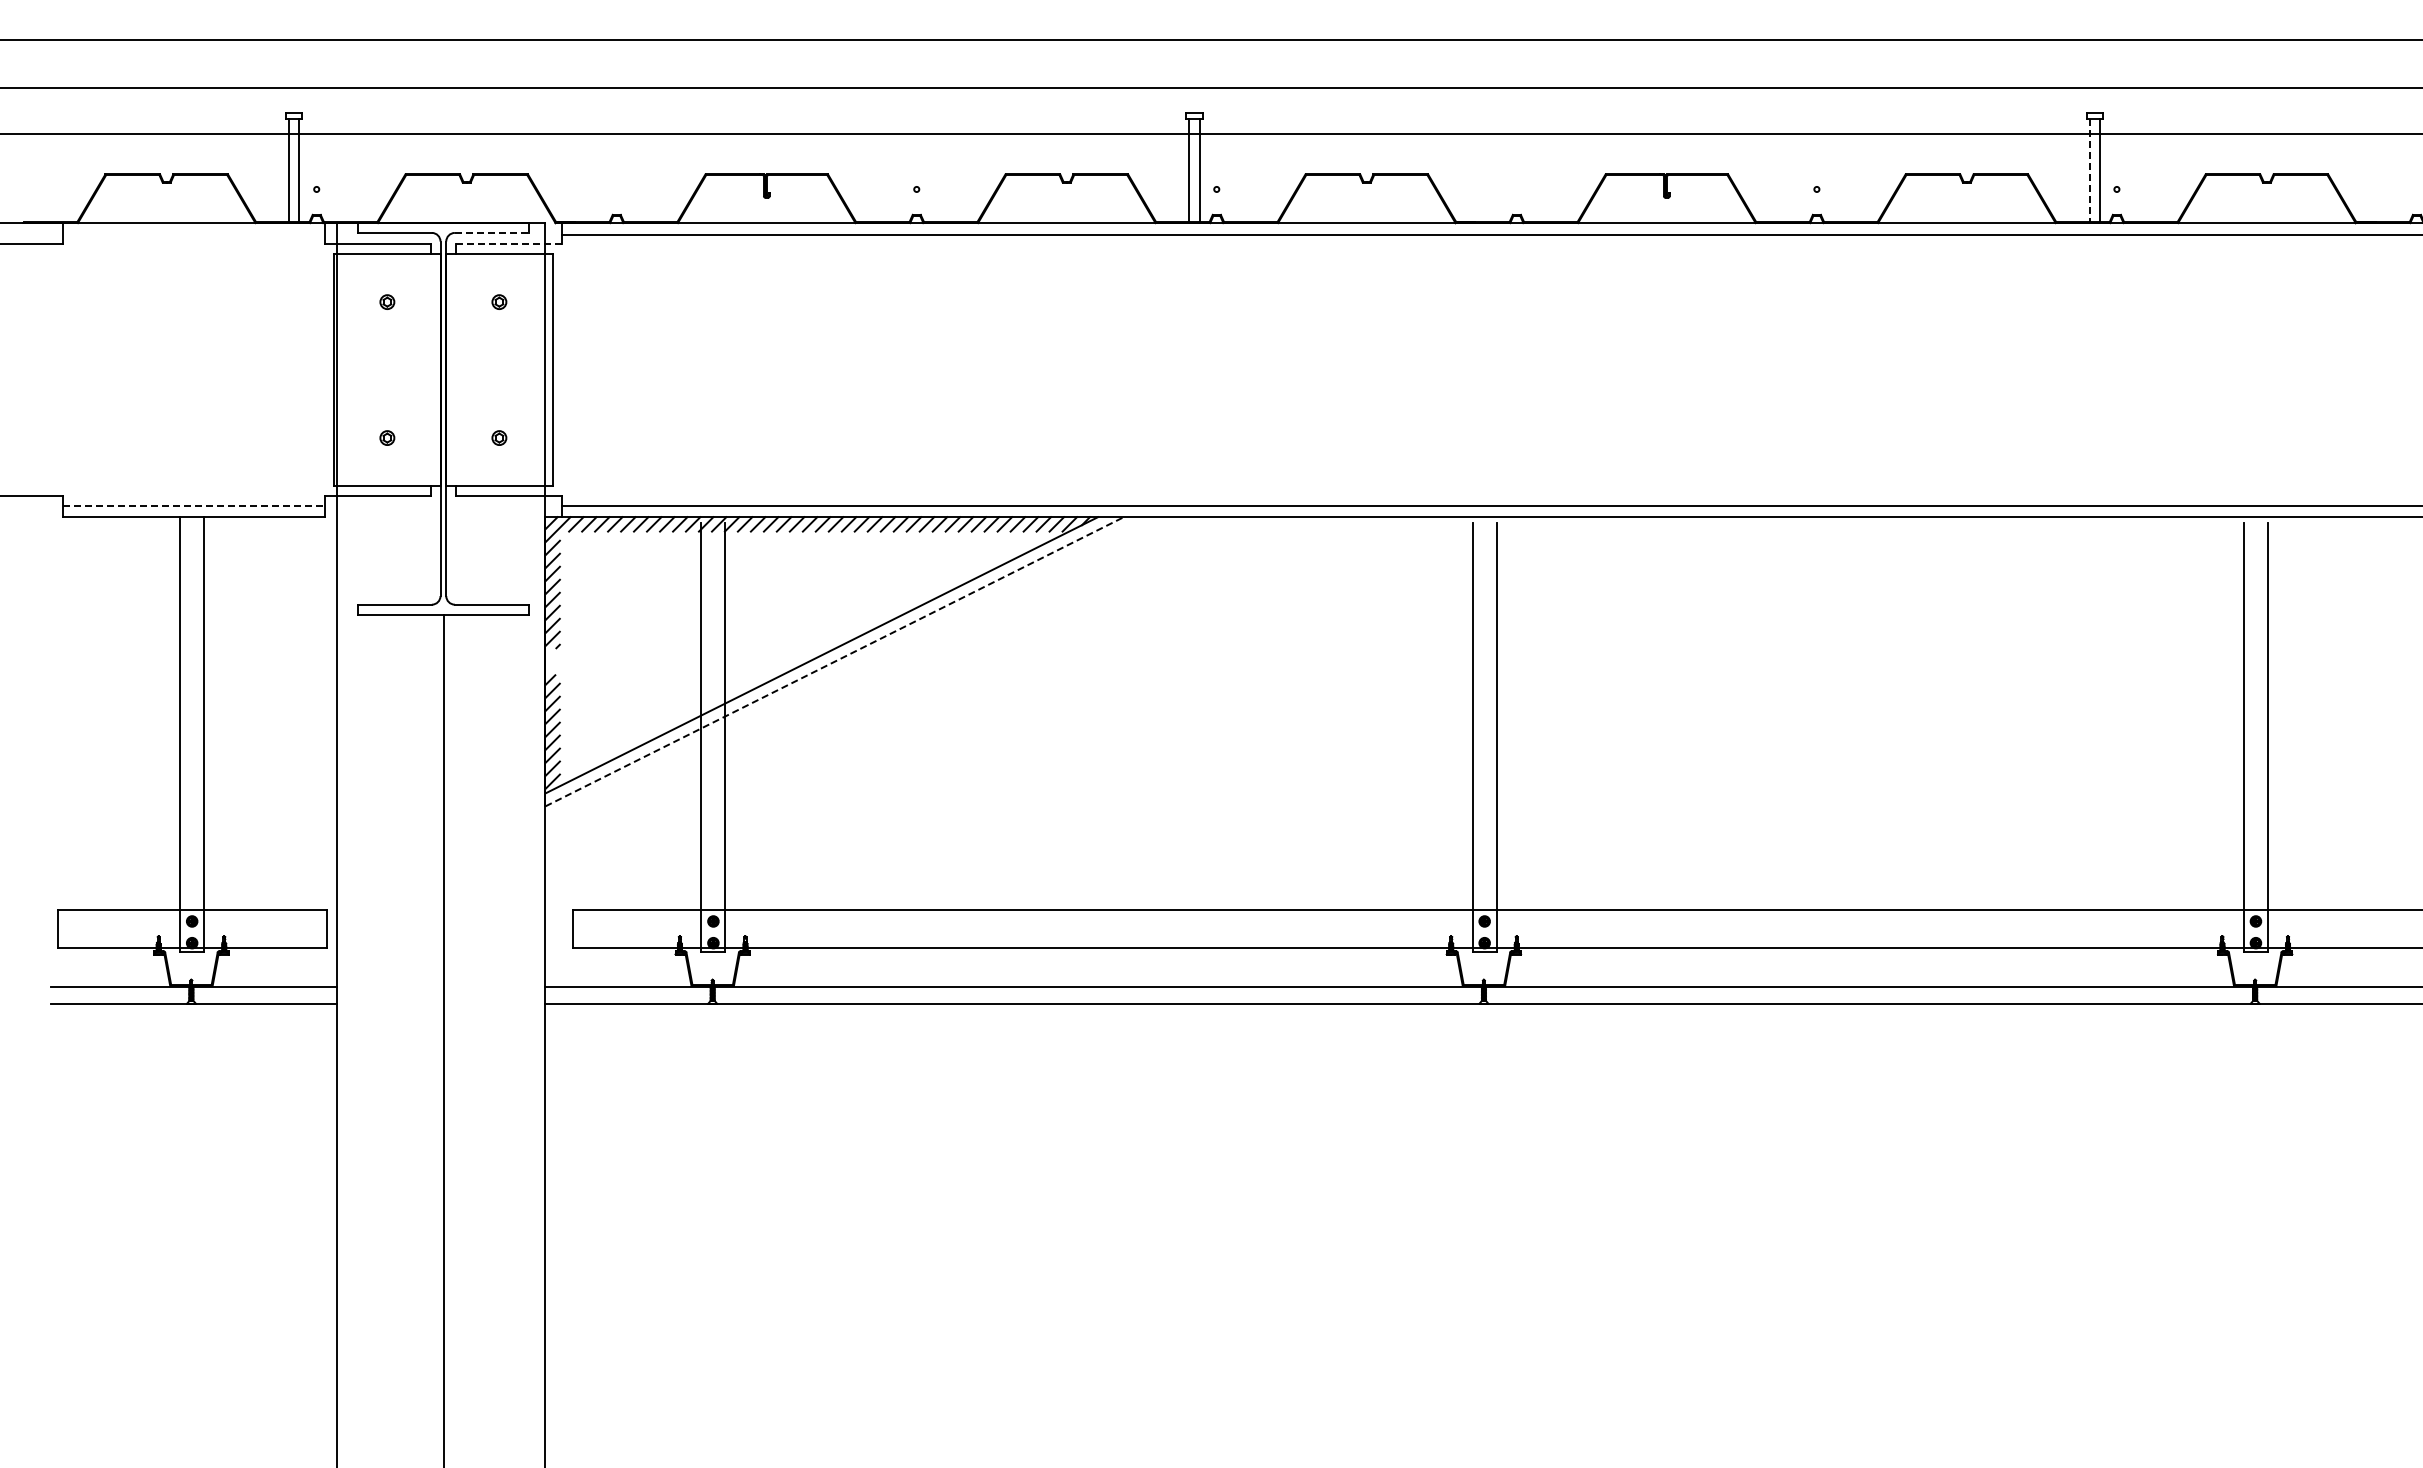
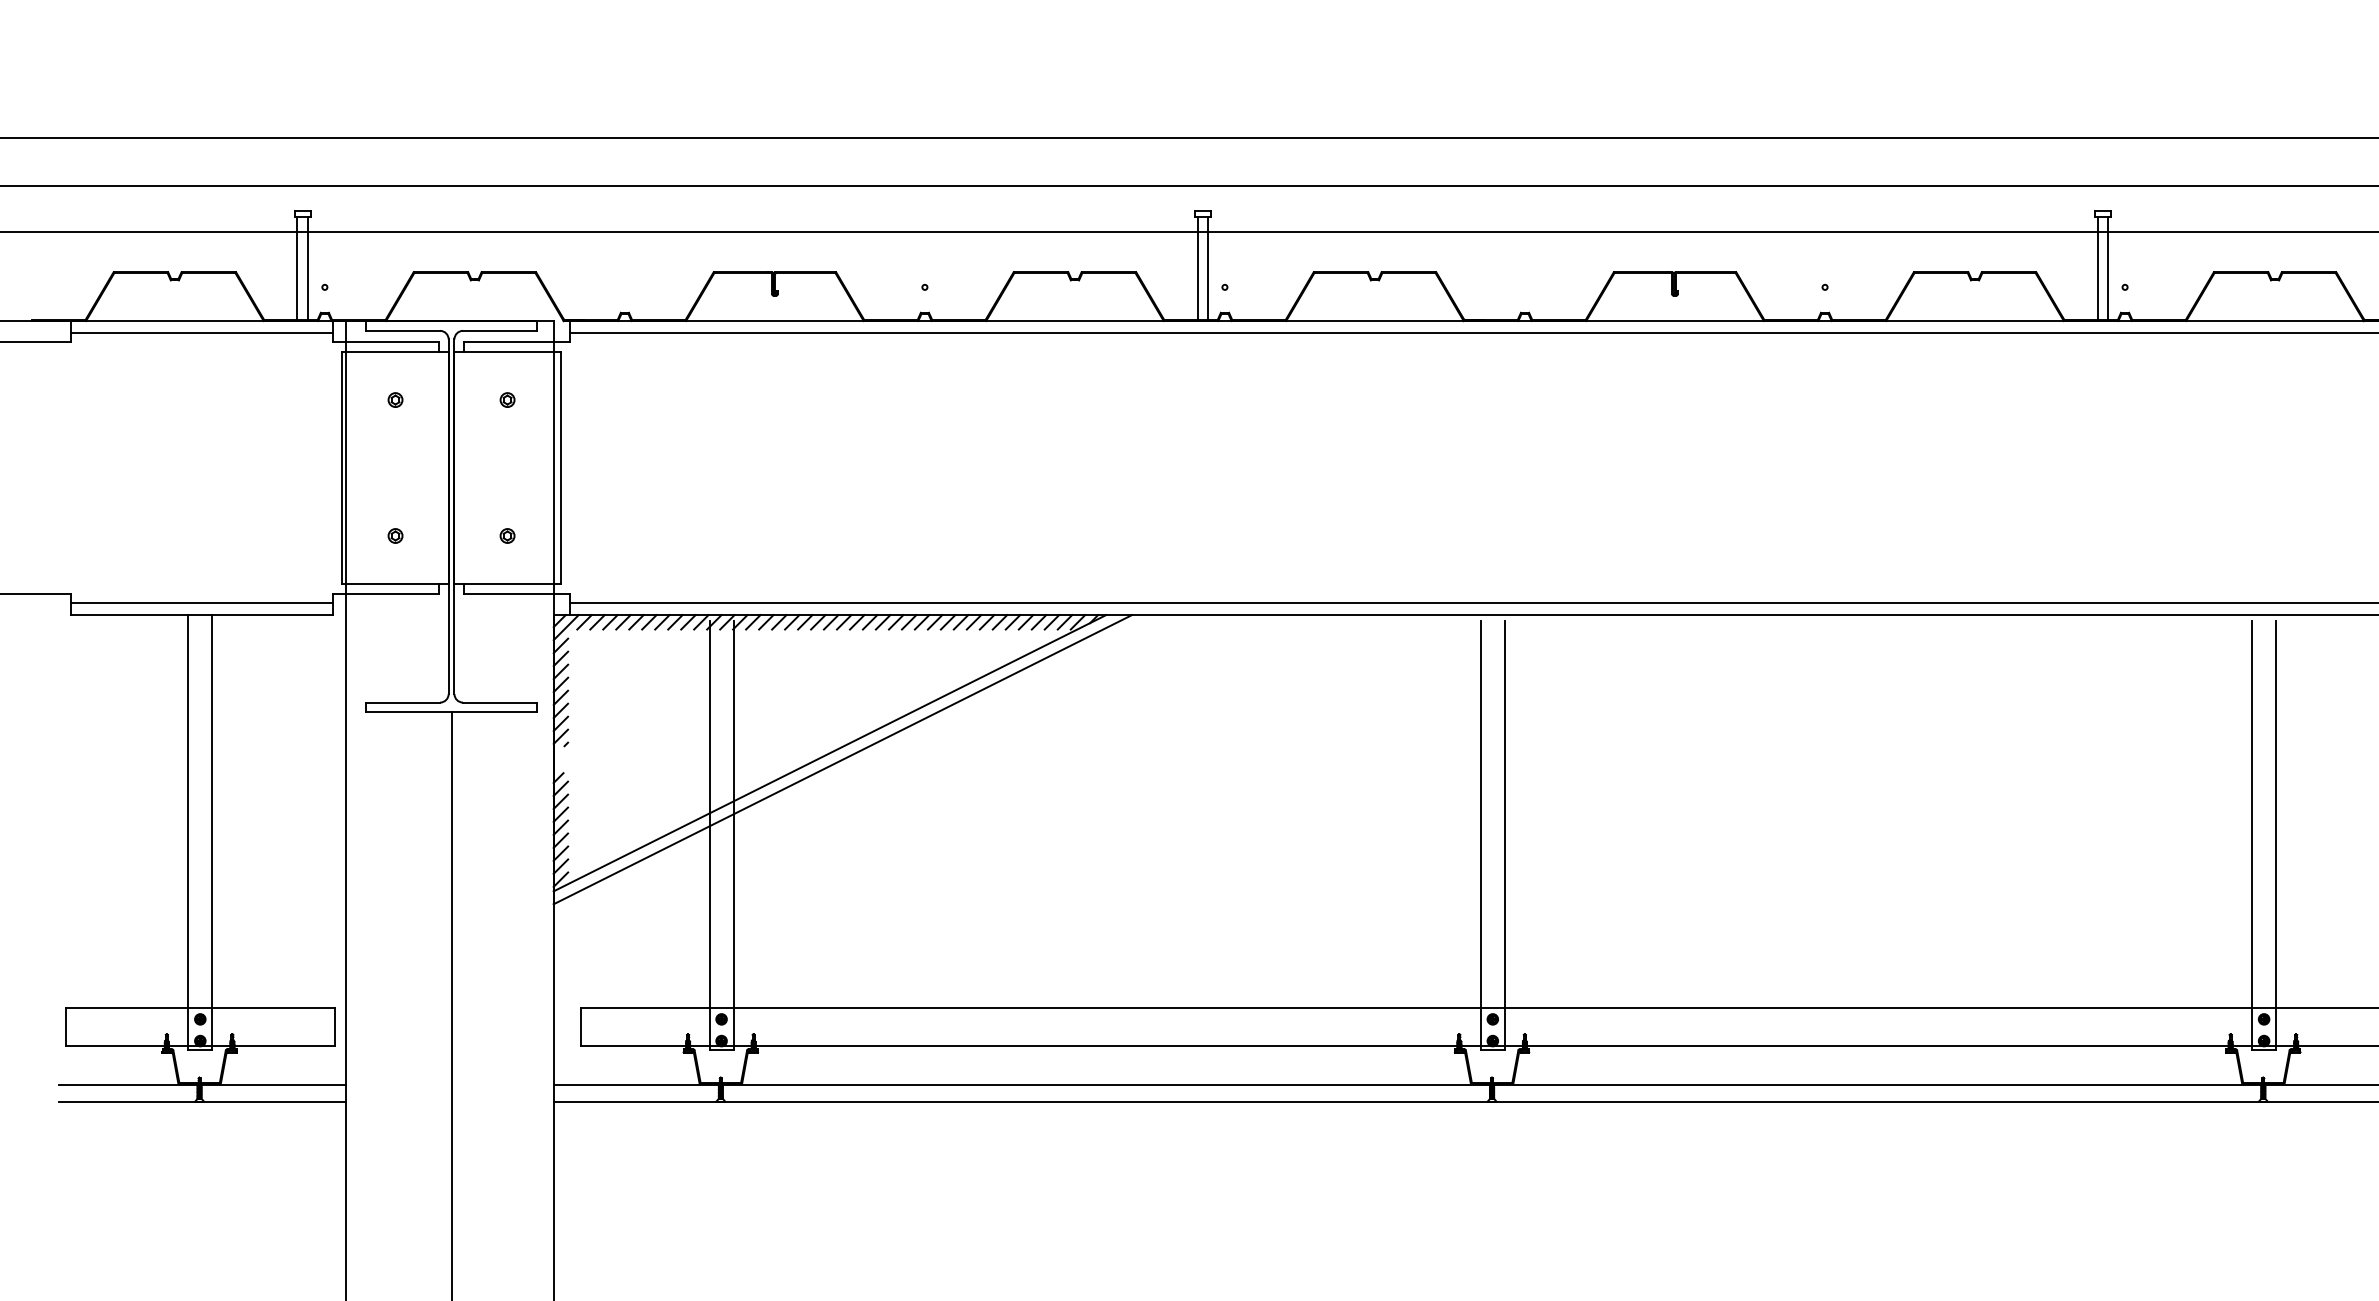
line: (2089, 171) -> (2097, 269), dashed -> solid
line: (492, 232) -> (500, 330), dashed -> solid
line: (193, 234) -> (201, 332), added
line: (508, 244) -> (516, 342), dashed -> solid
line: (194, 505) -> (202, 603), dashed -> solid
line: (835, 661) -> (843, 759), dashed -> solid

